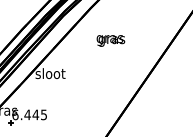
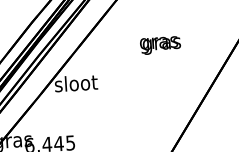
text: (110, 40) -> (159, 44), moved

